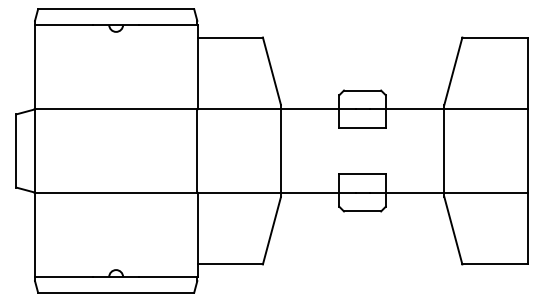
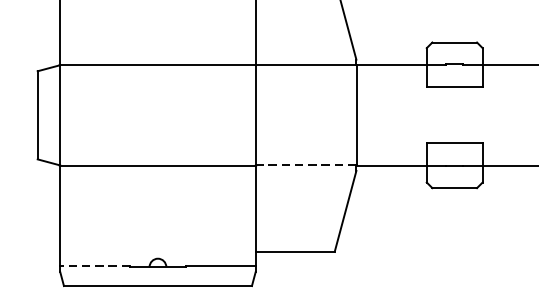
line: (239, 192) -> (306, 165), solid -> dashed
line: (64, 276) -> (95, 266), solid -> dashed

